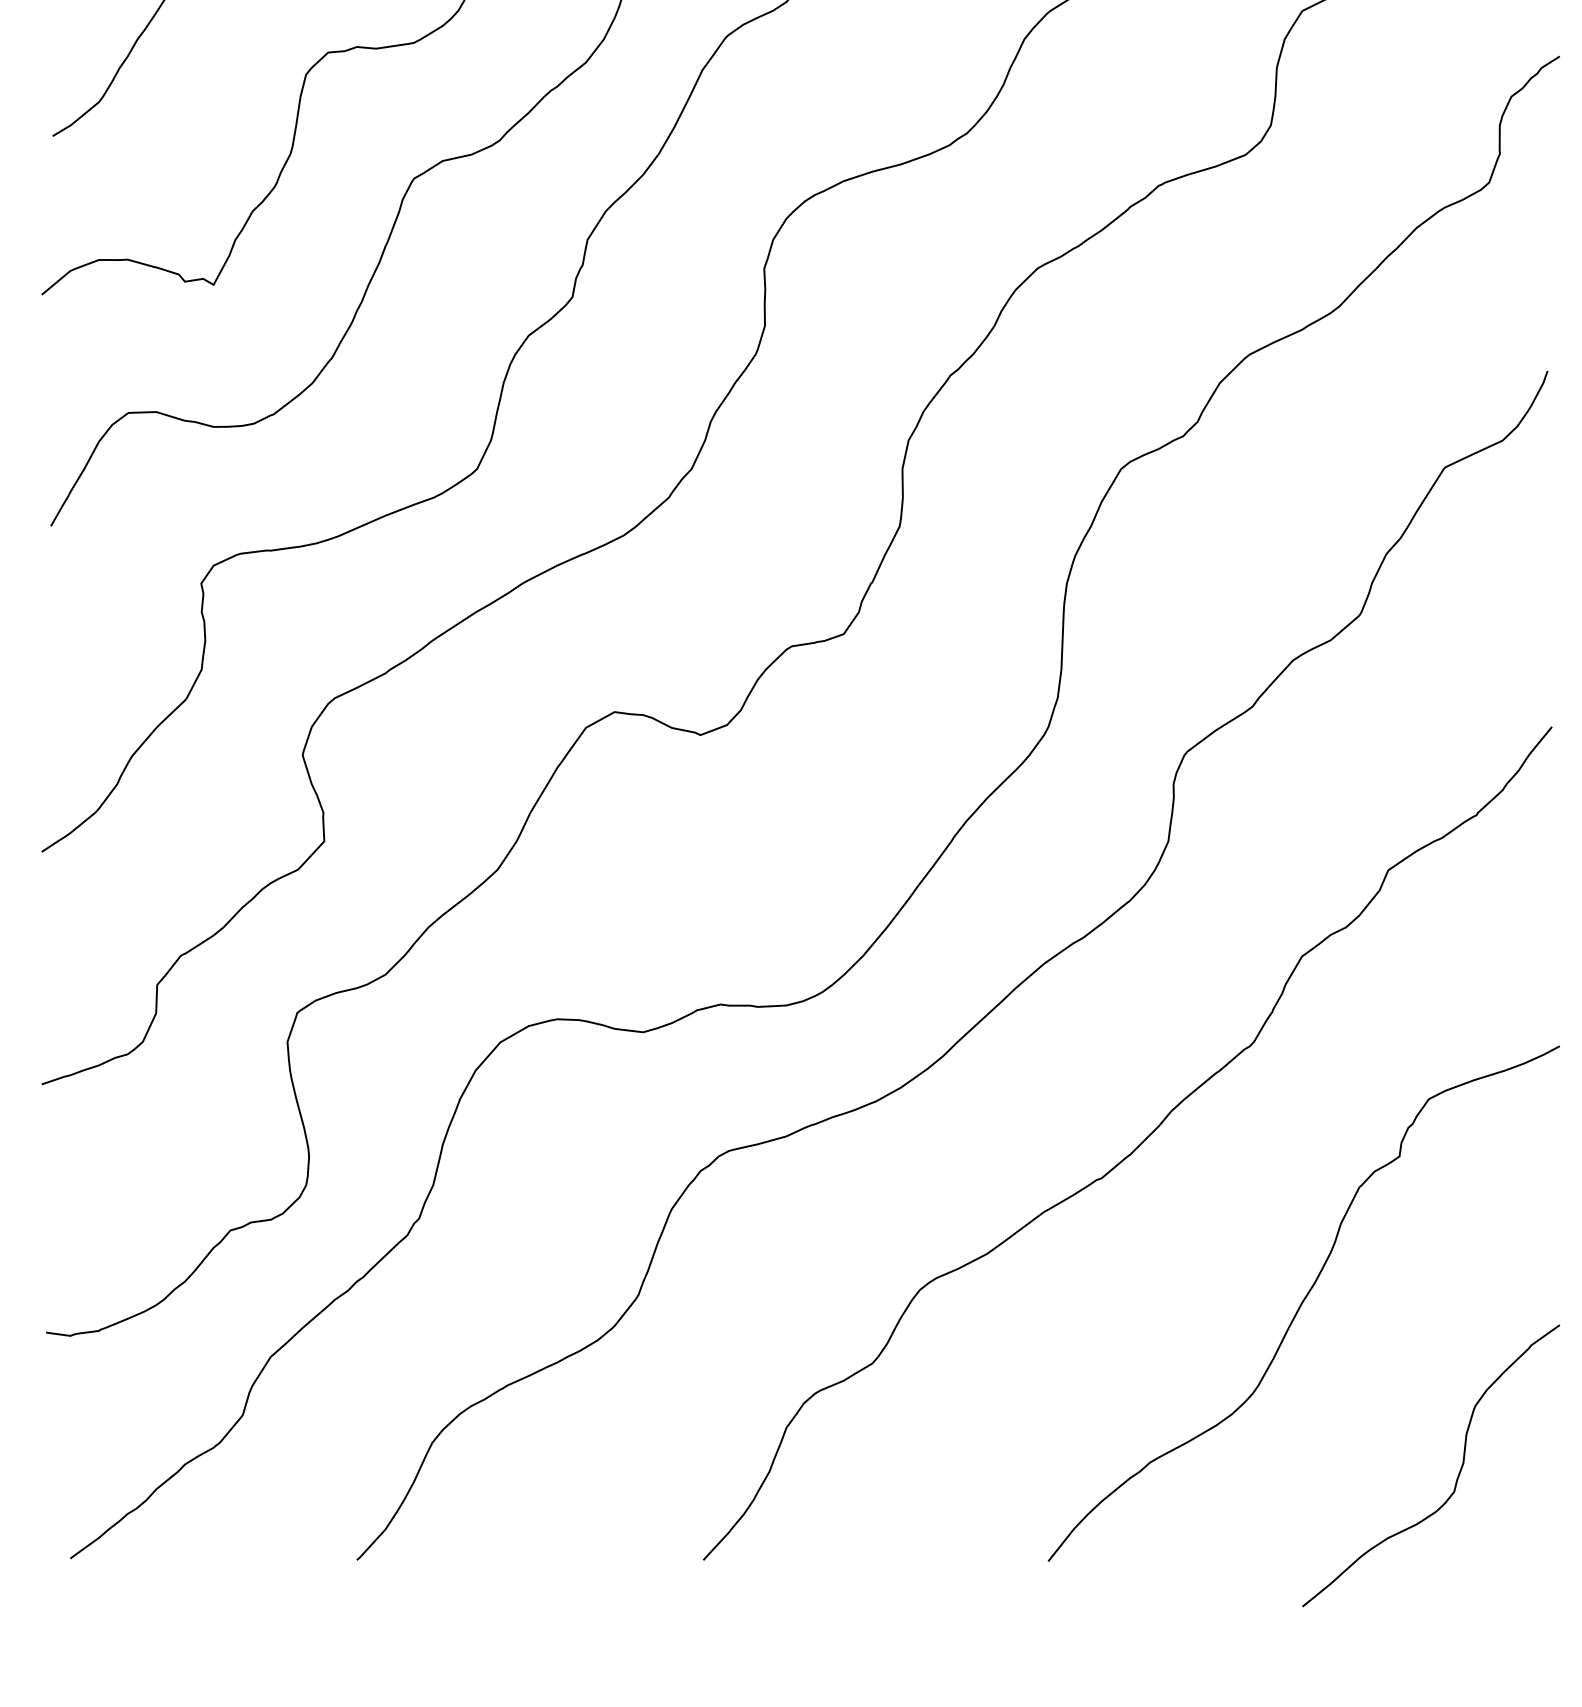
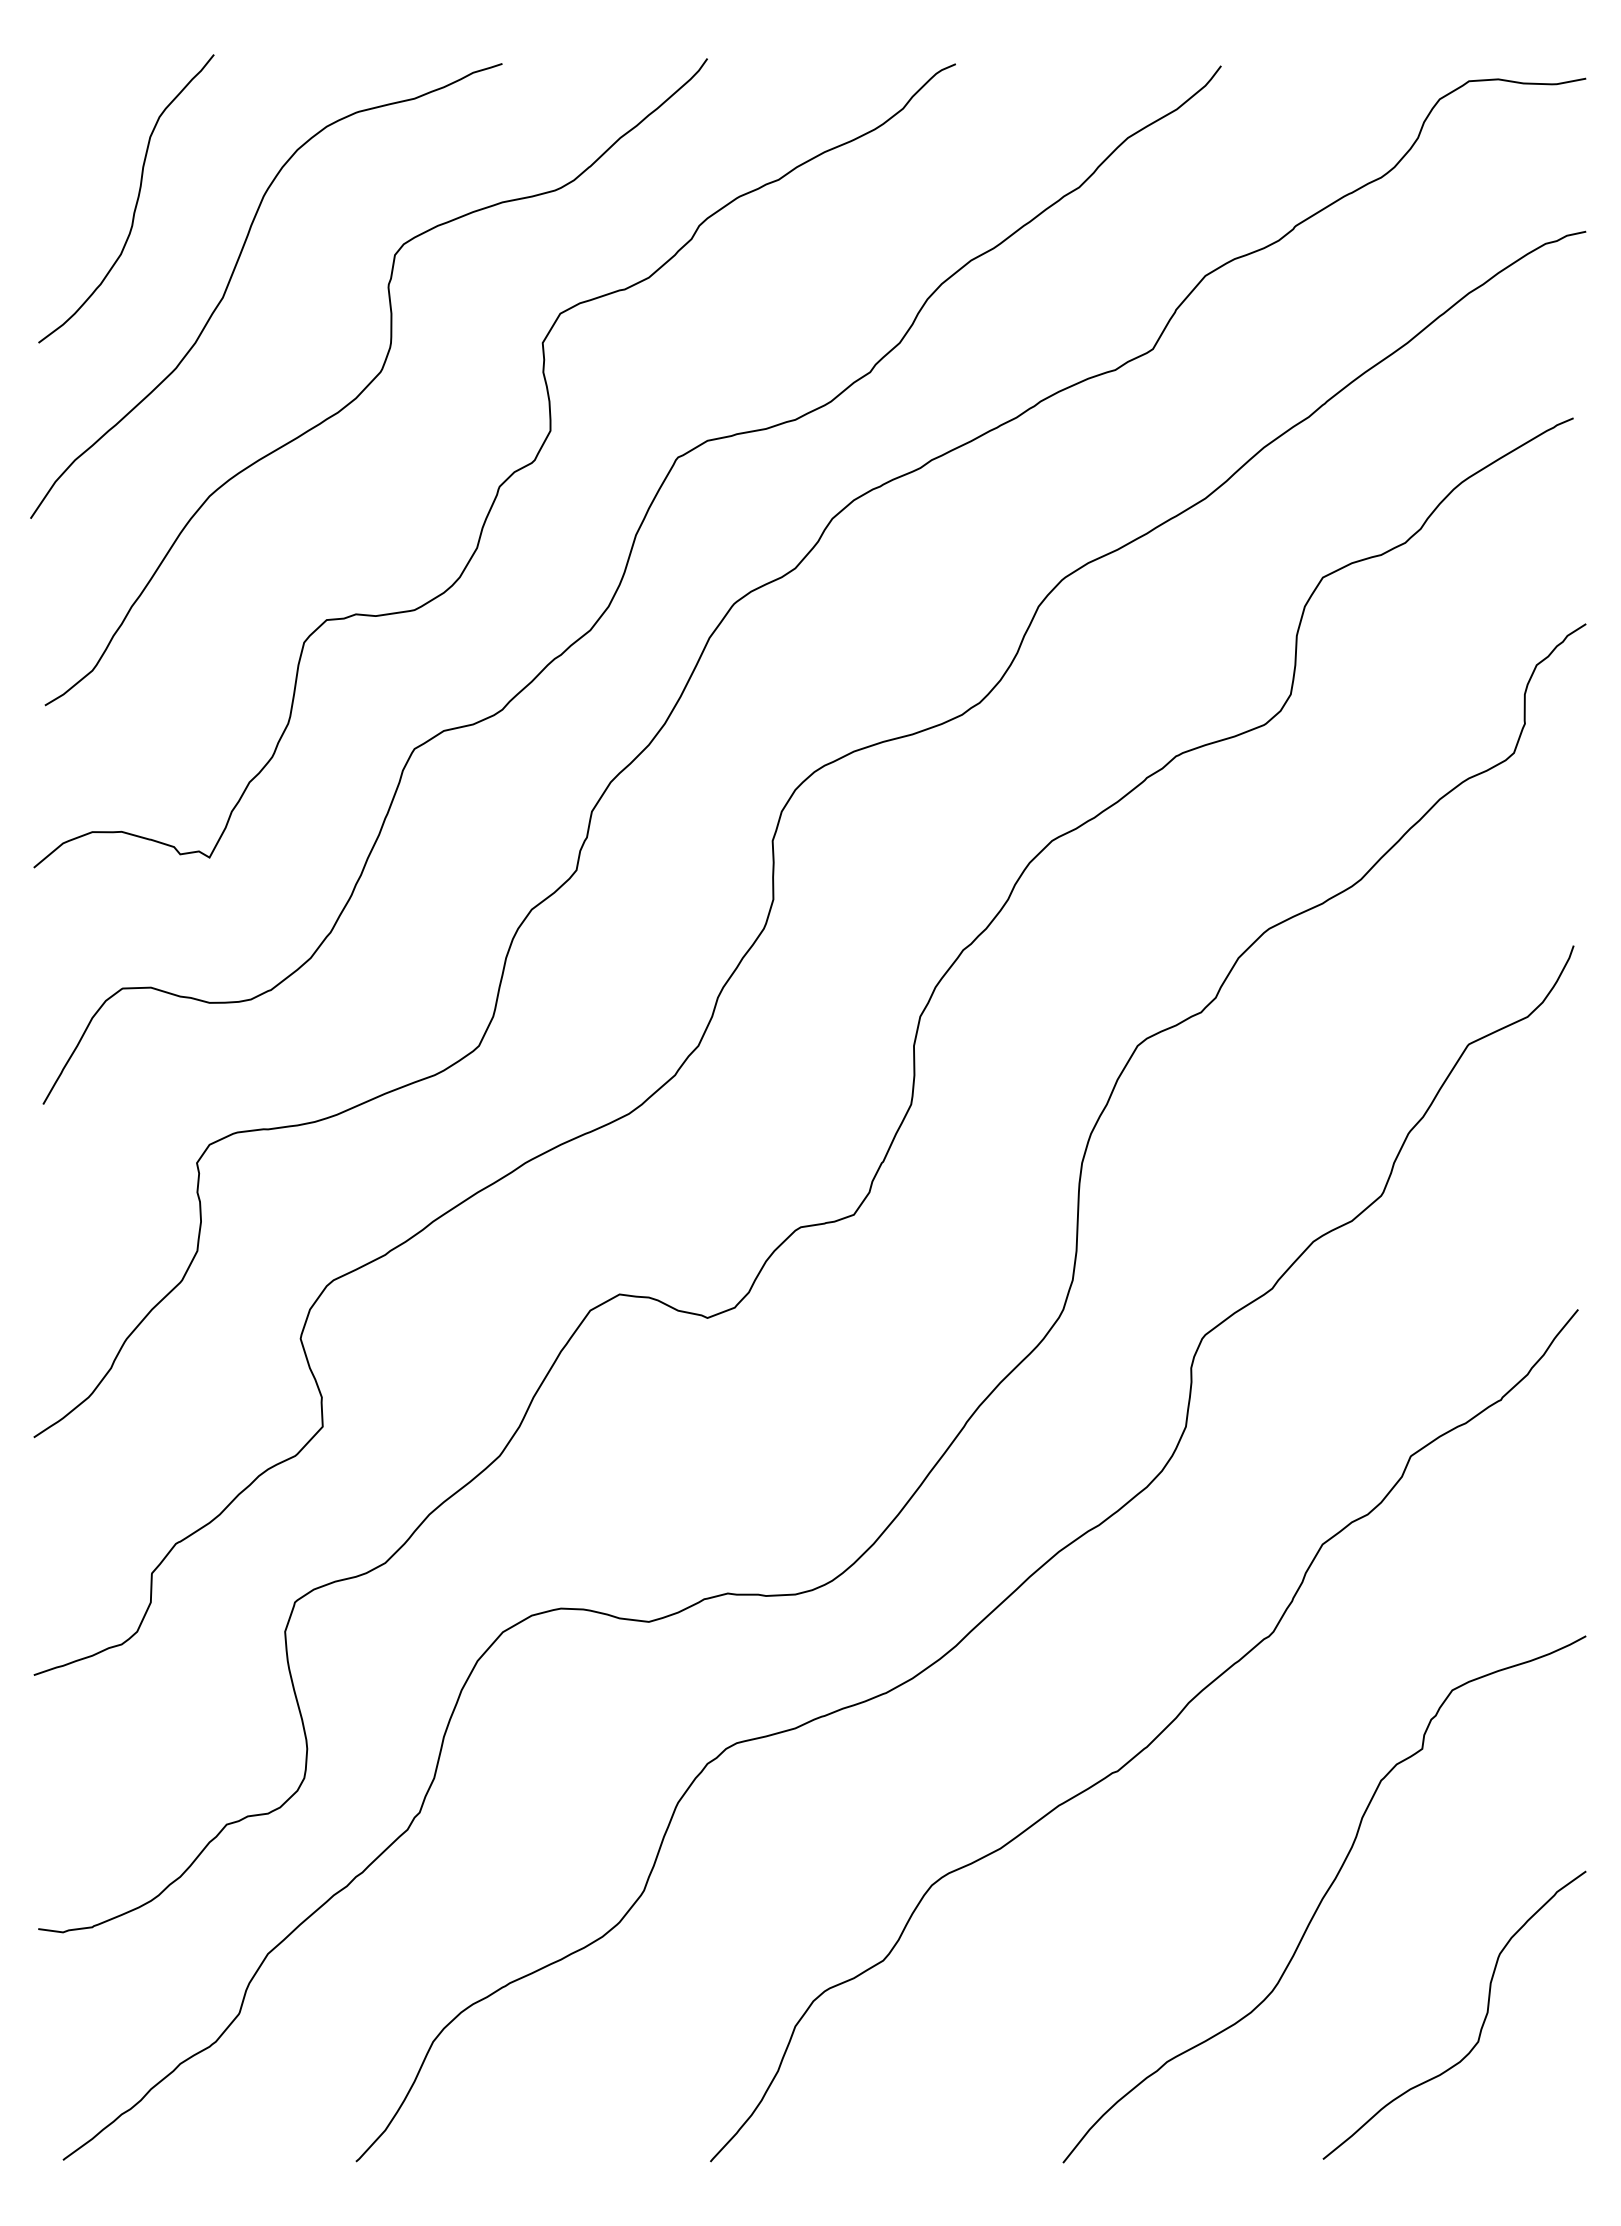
curve: (1457, 1475) -> (1481, 2025), moved

